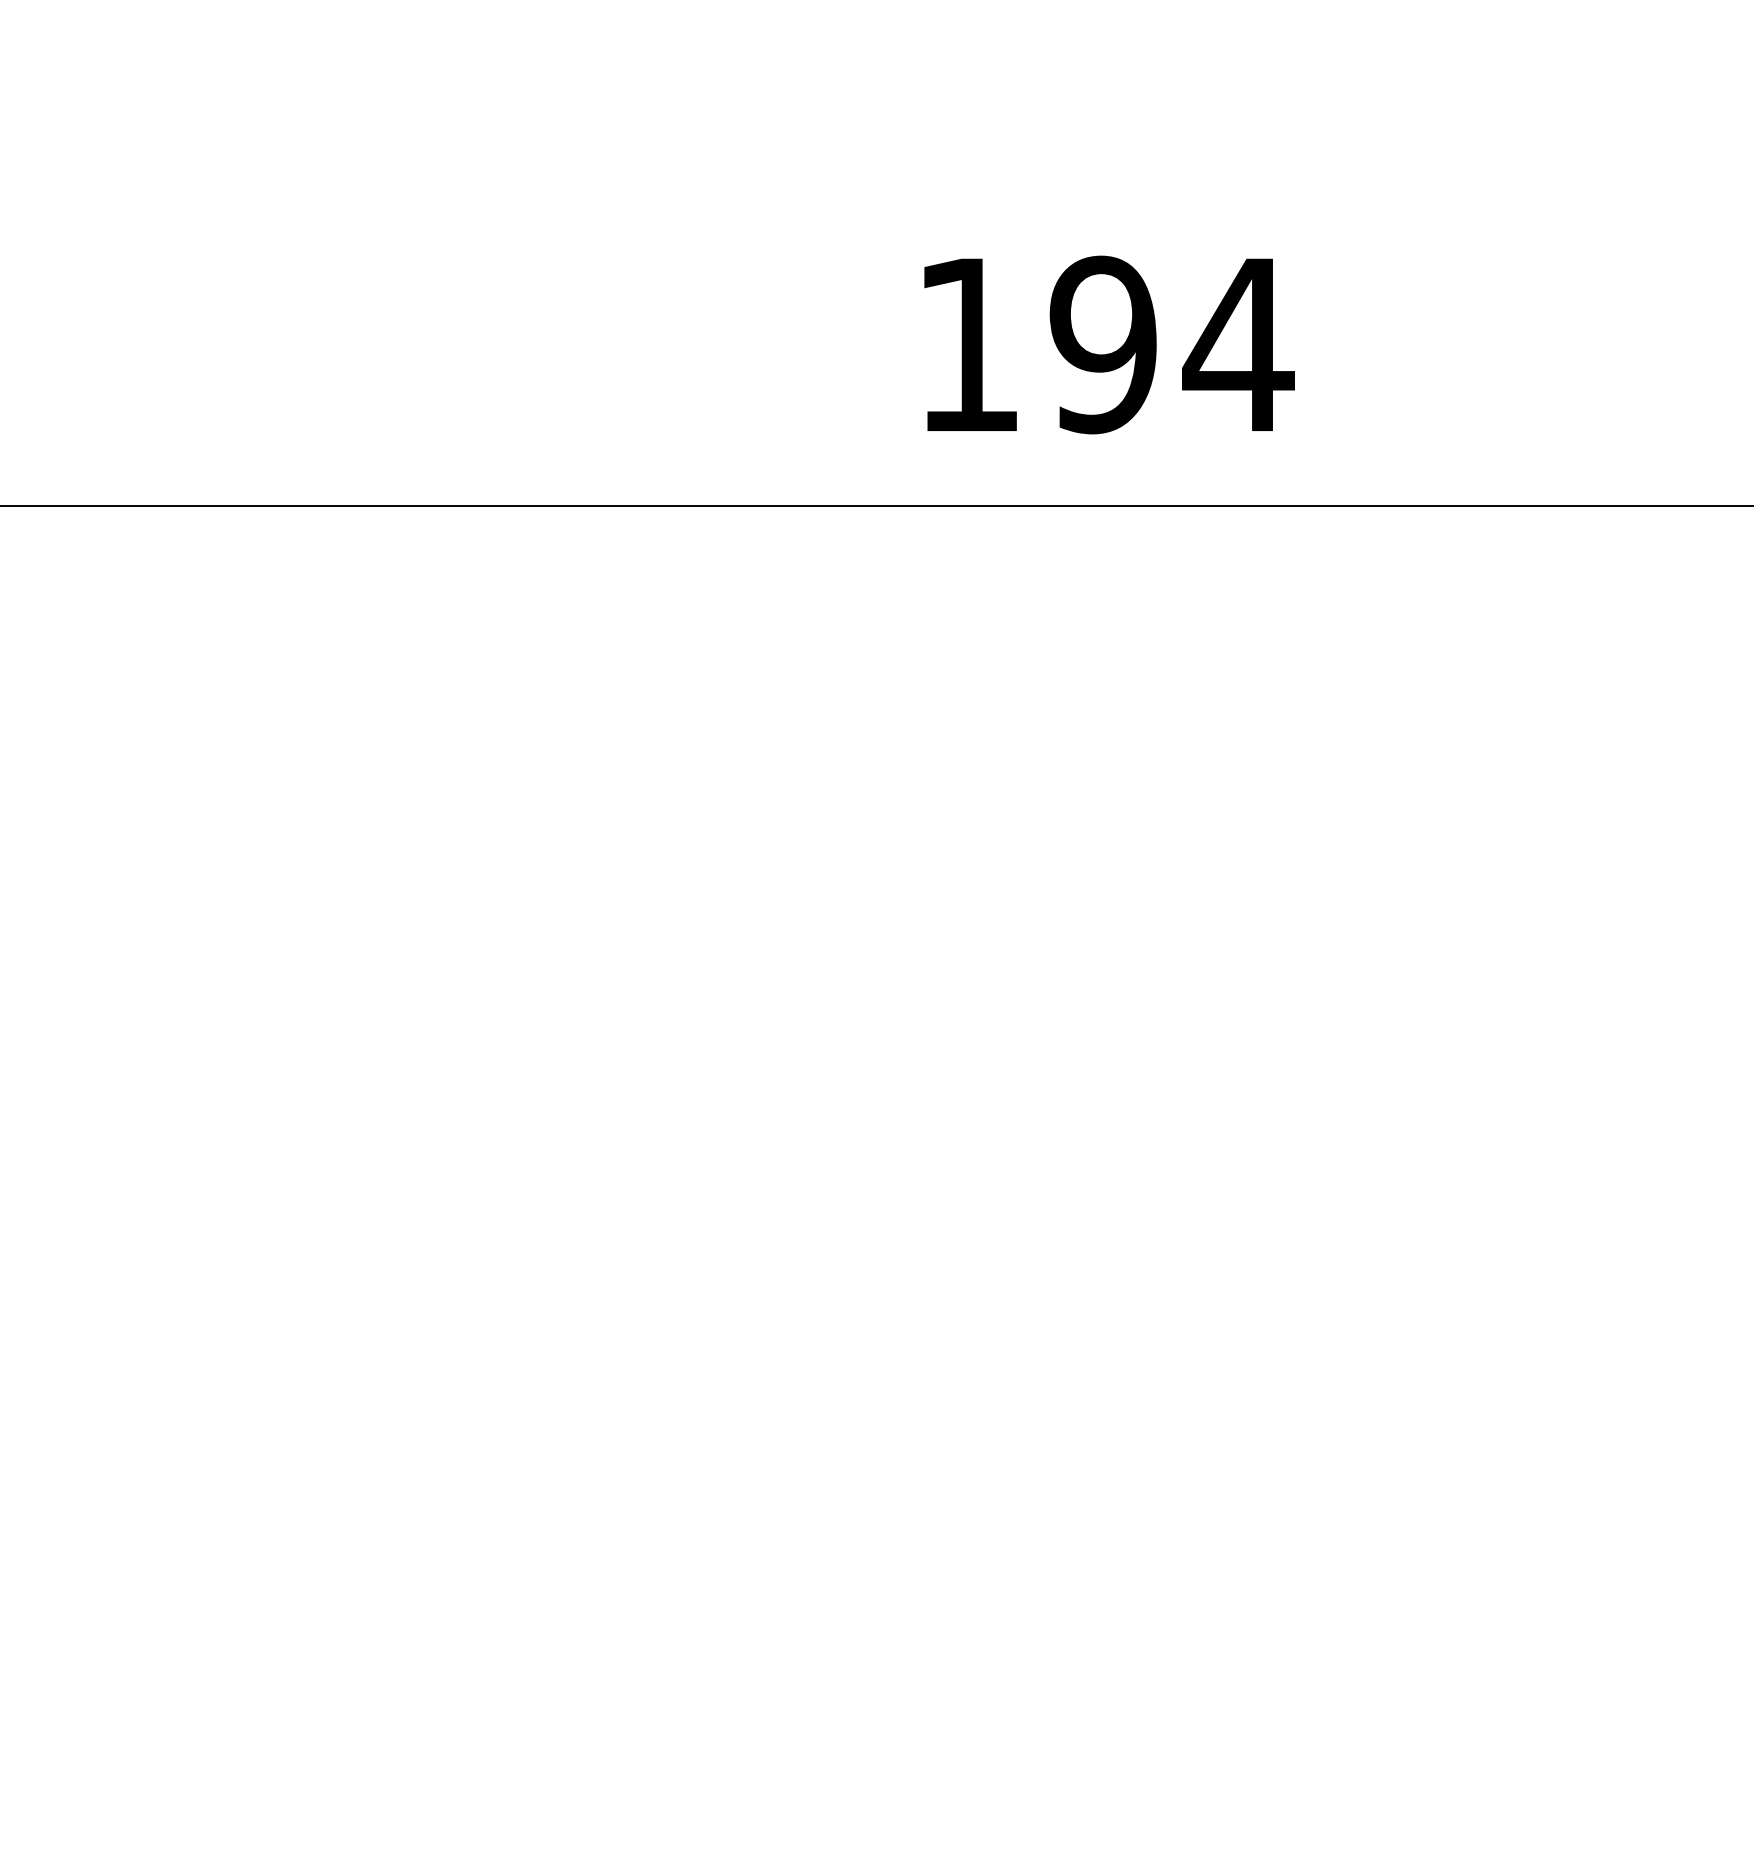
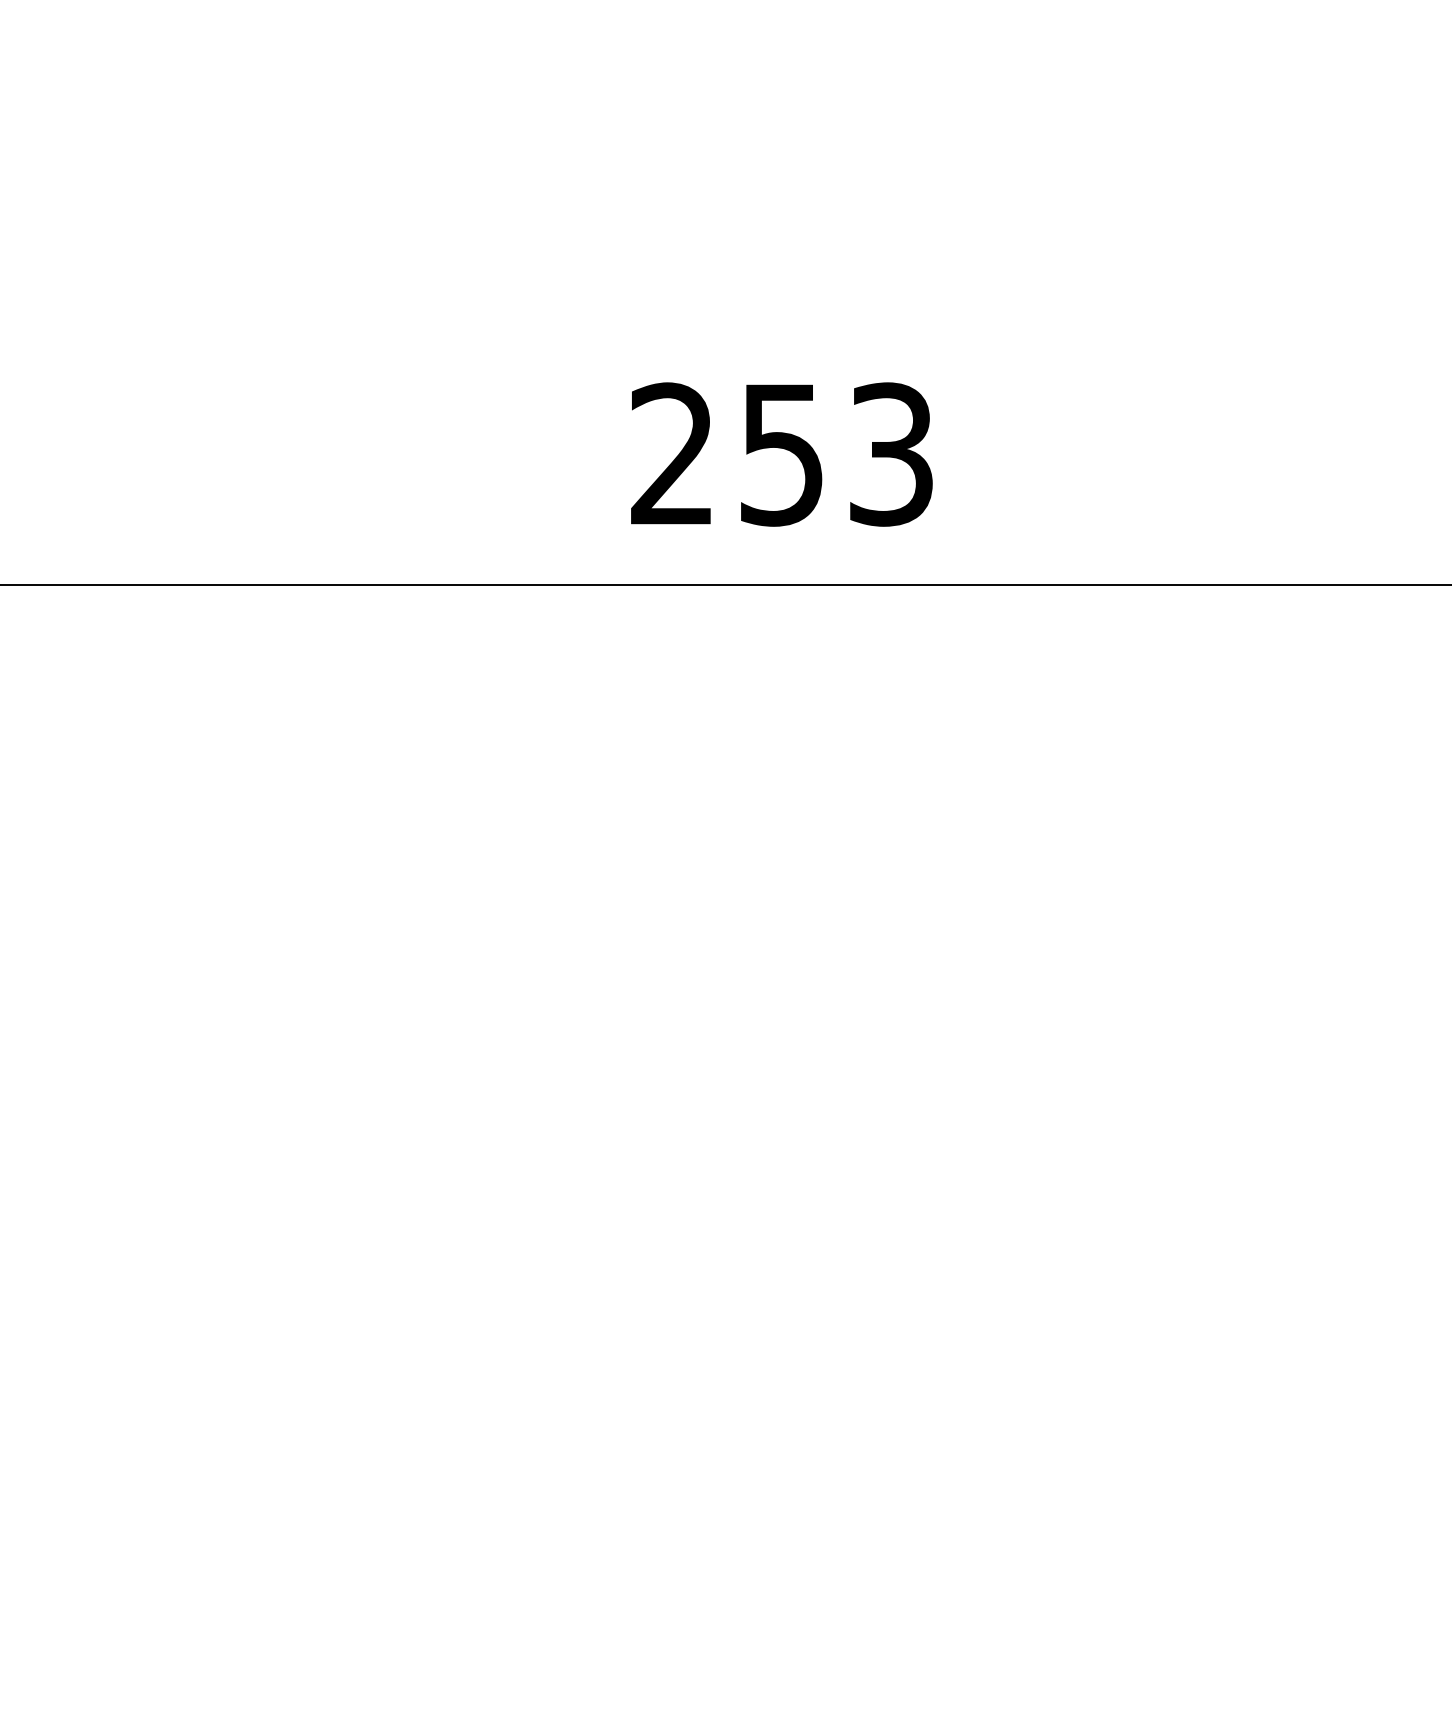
text: (1105, 344) -> (783, 454), 194 -> 253

